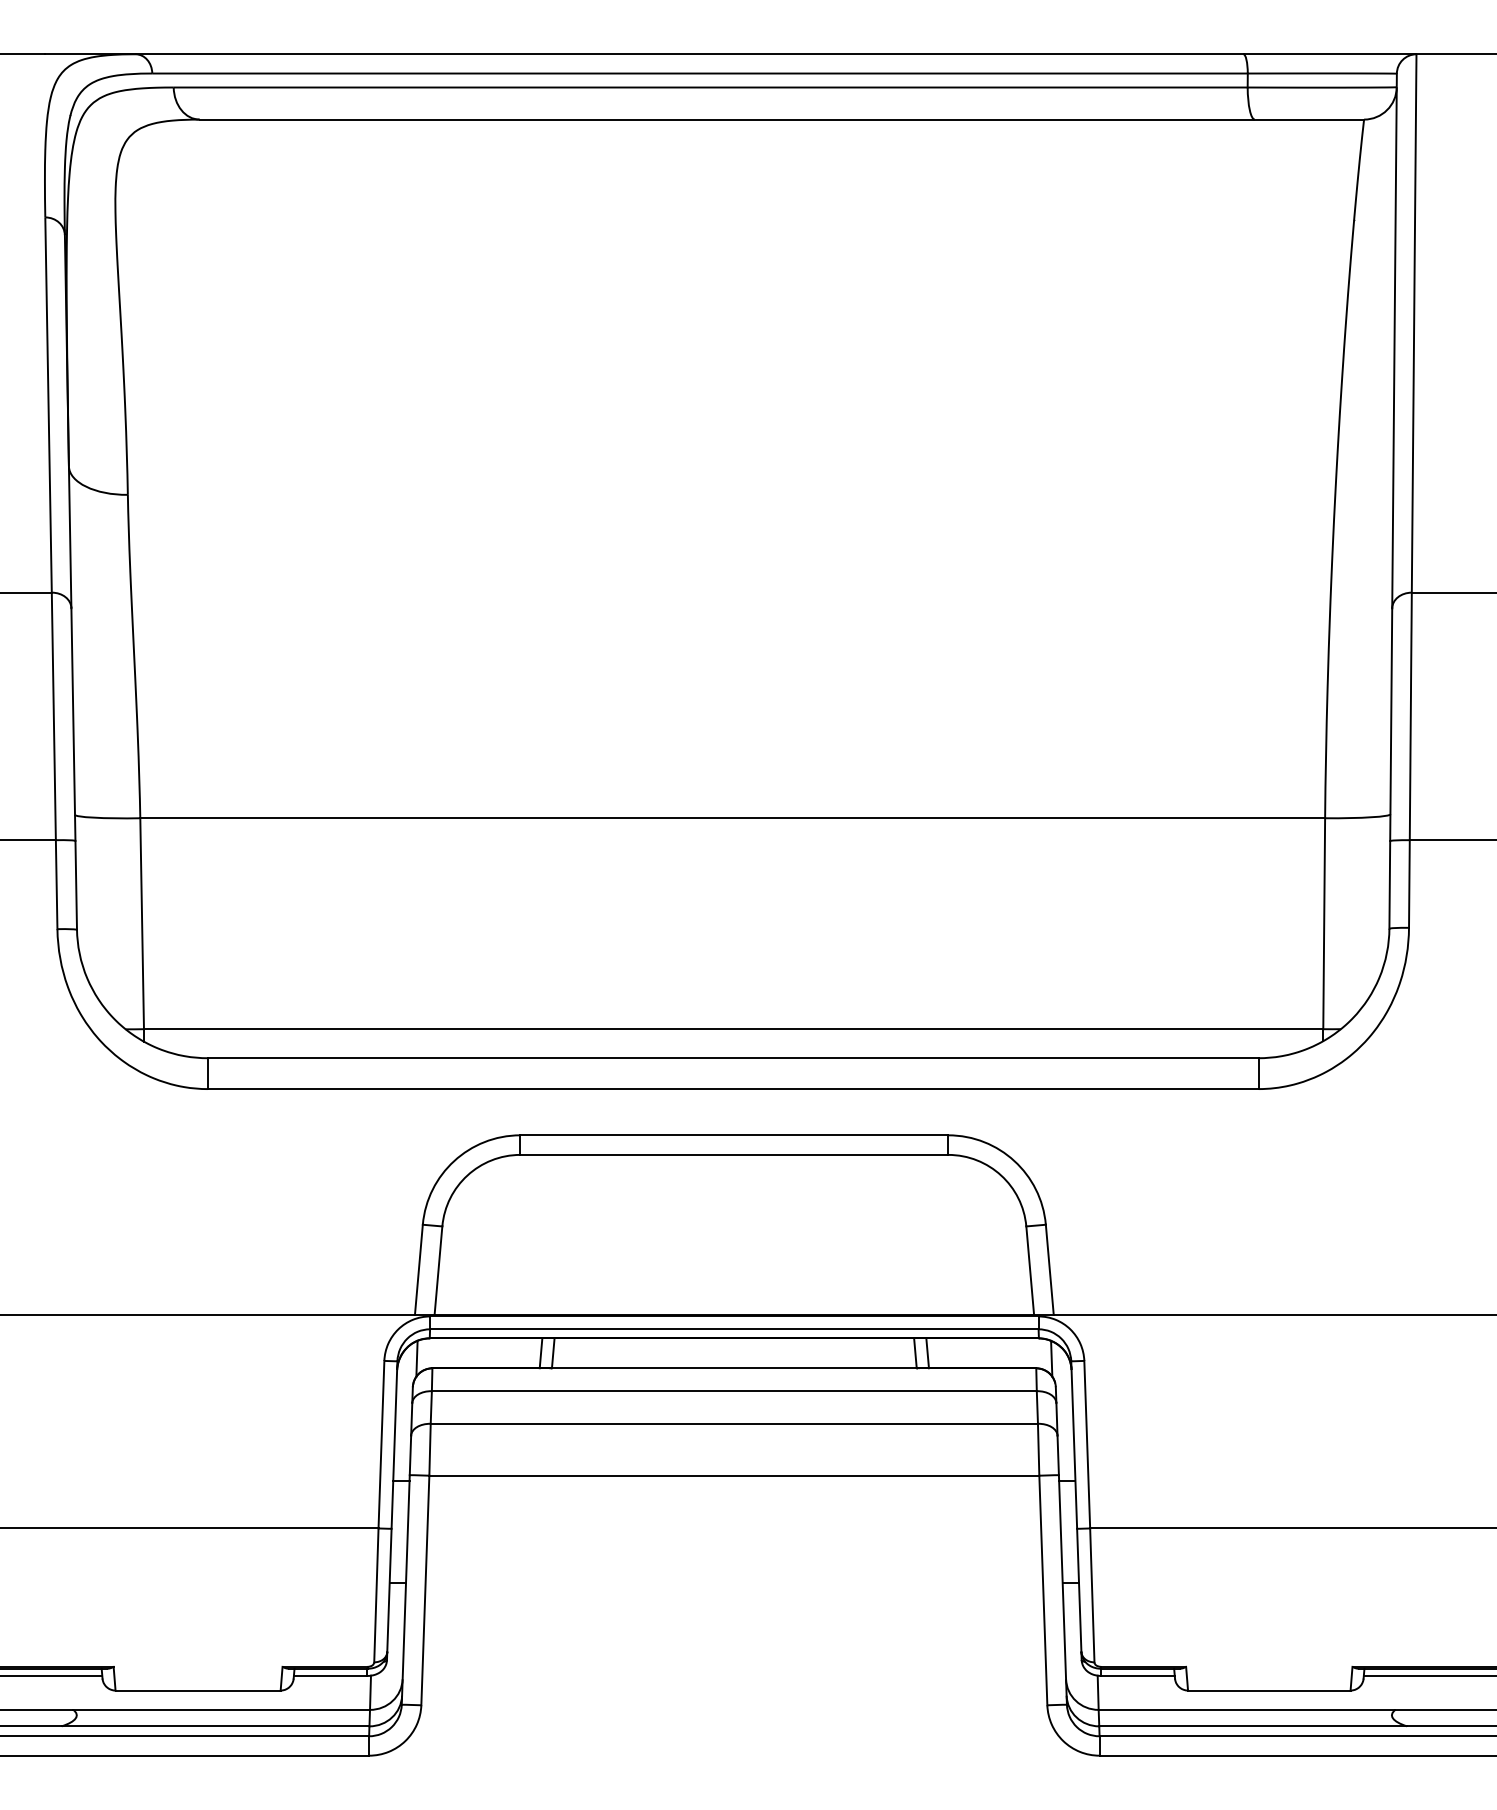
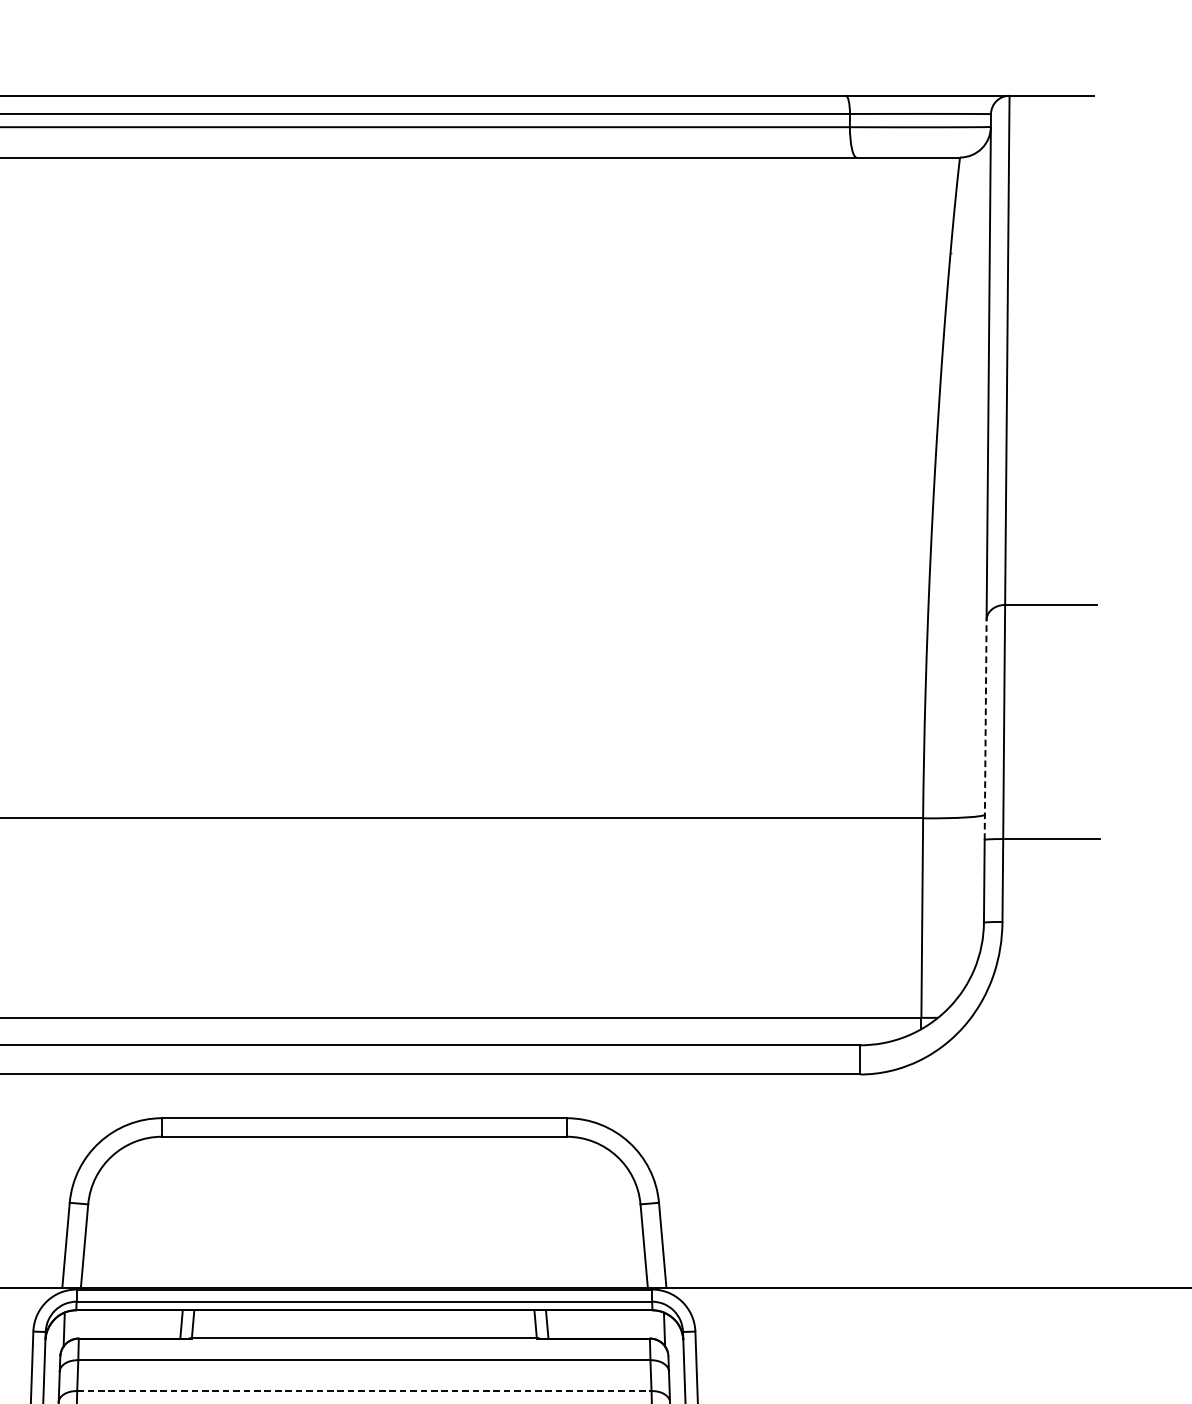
line: (1391, 724) -> (985, 729), solid -> dashed
line: (734, 1423) -> (364, 1390), solid -> dashed

